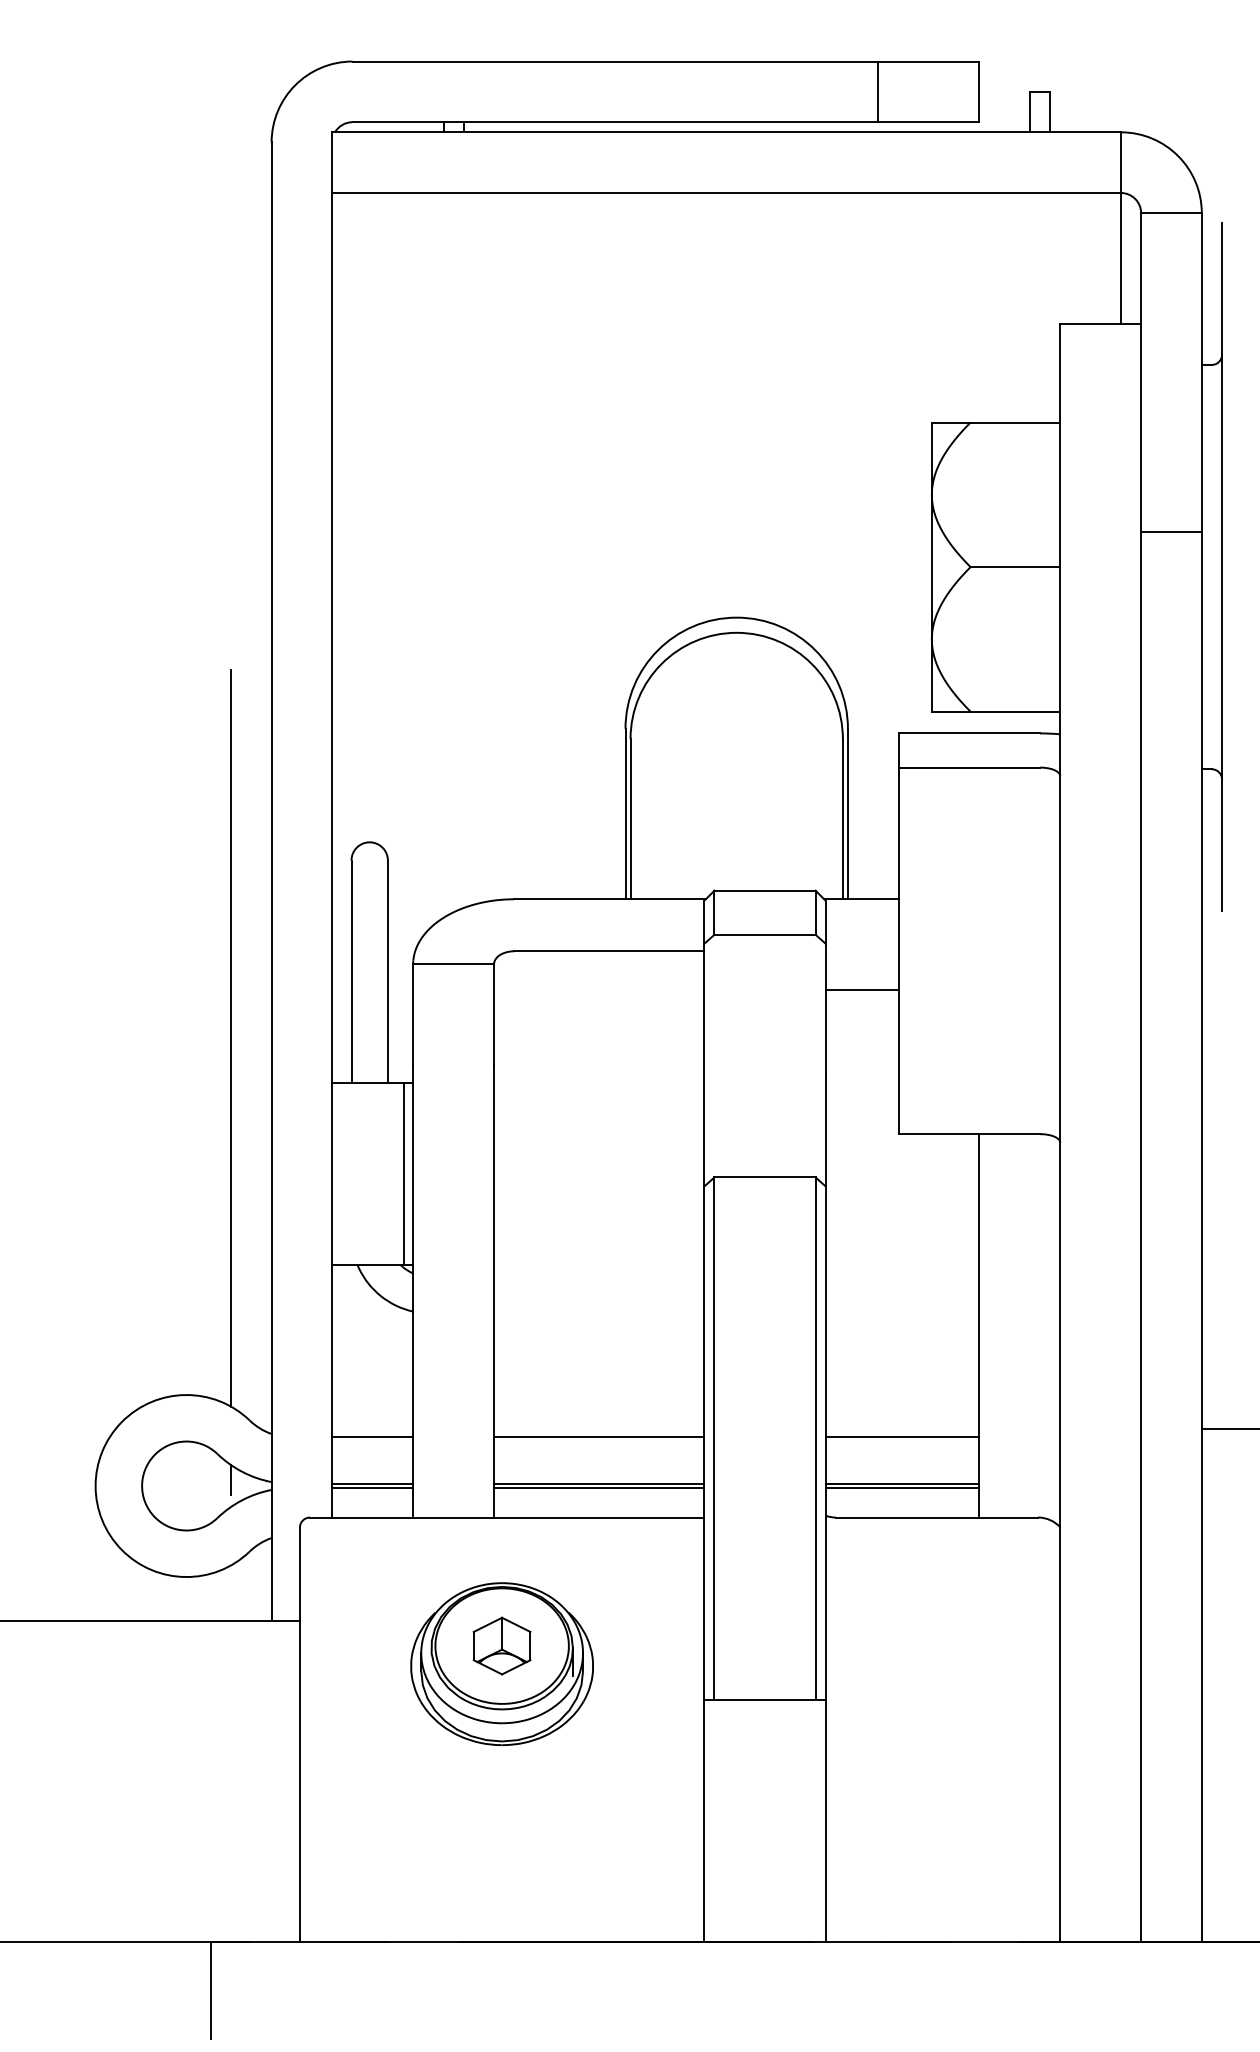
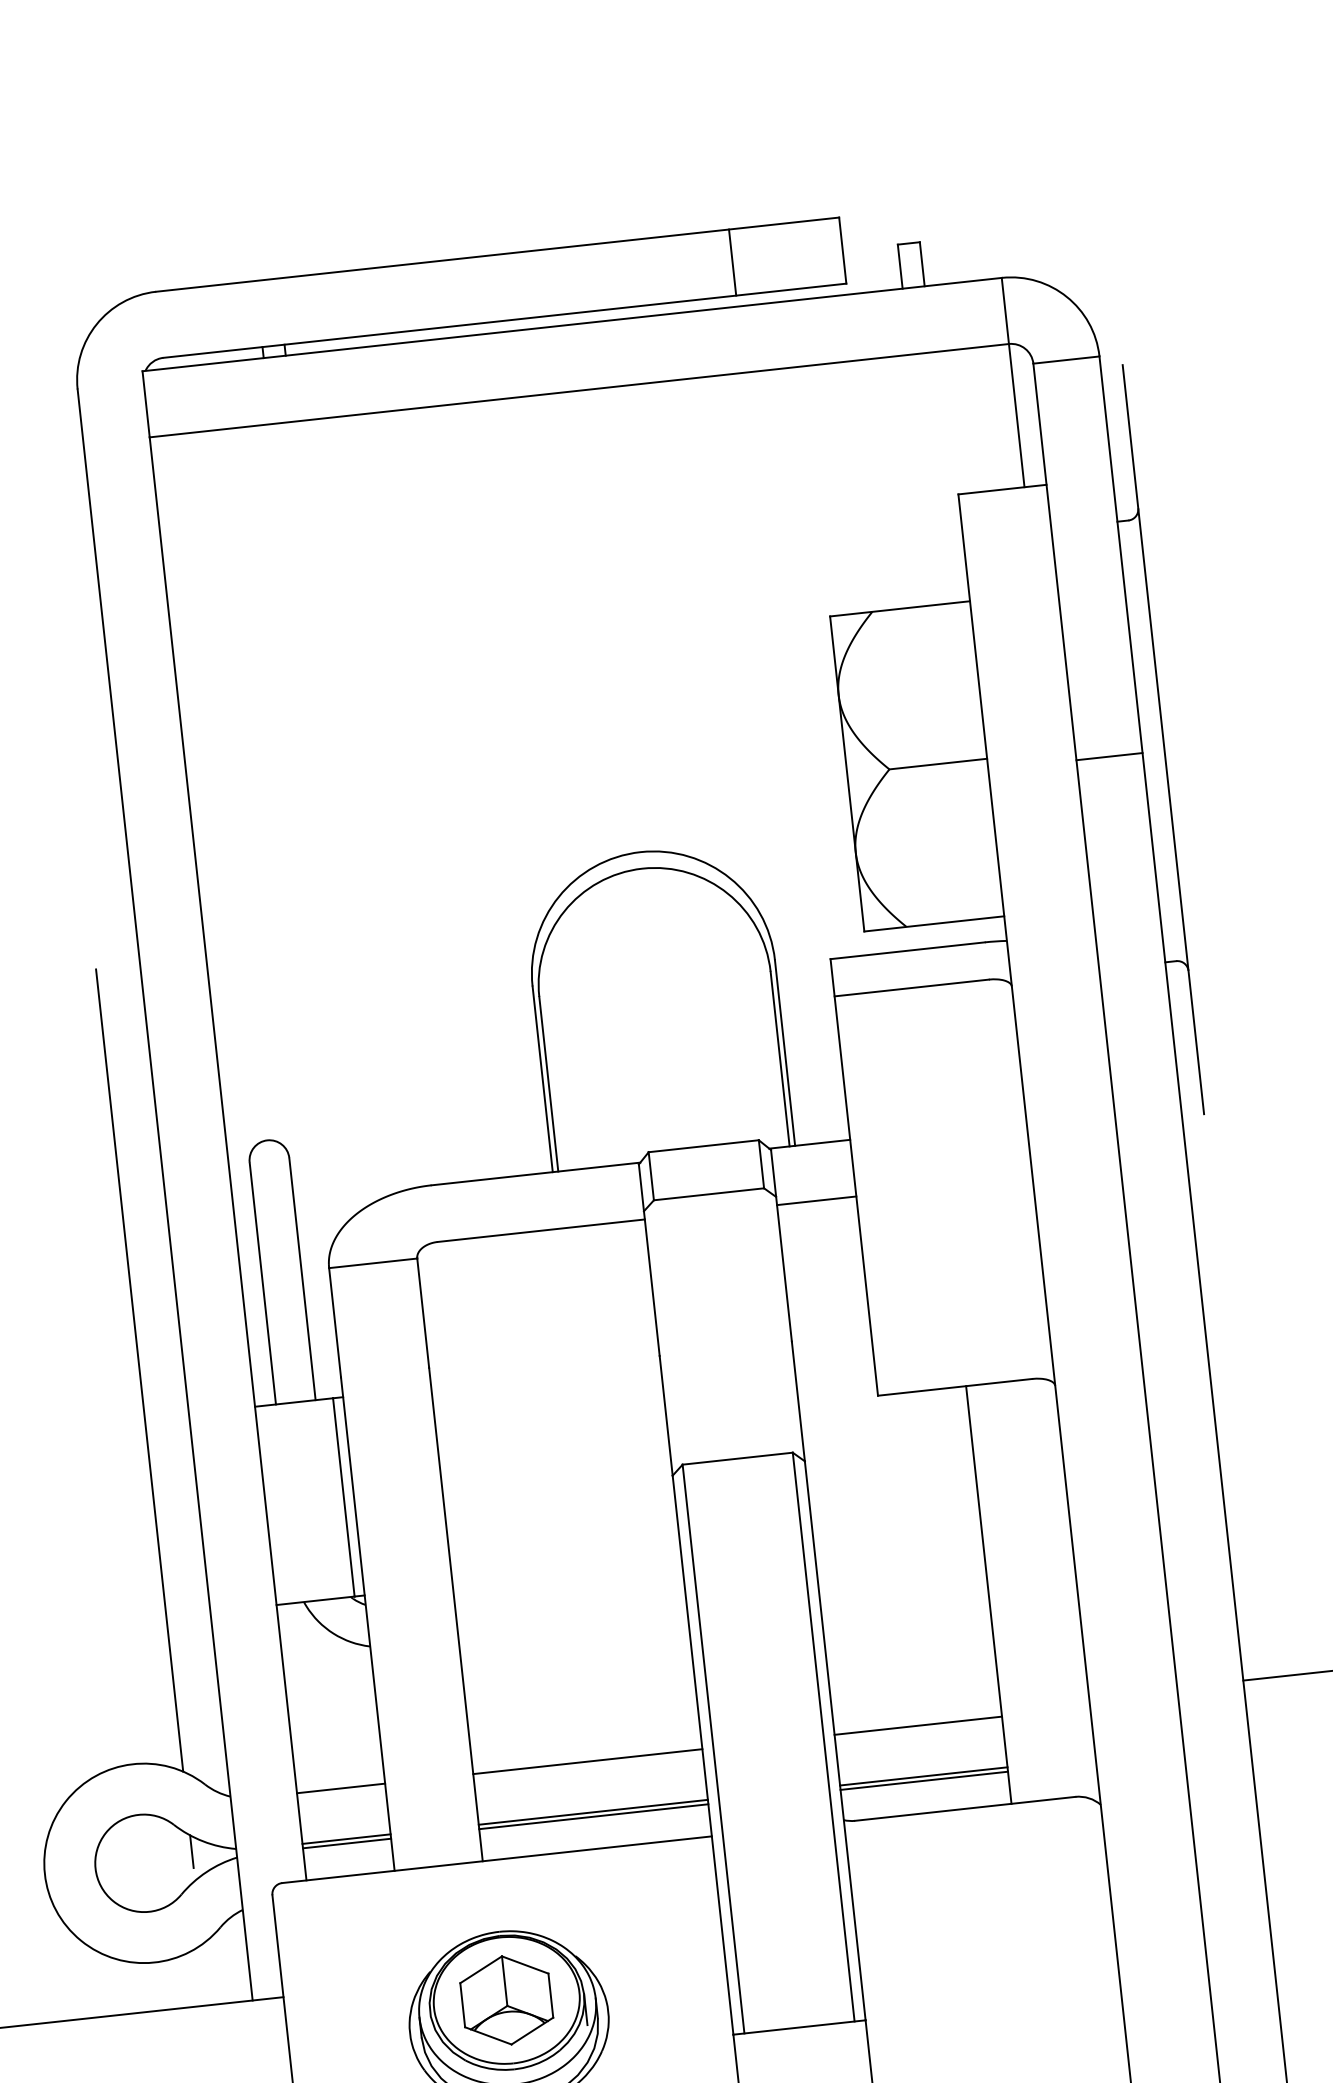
line: (1171, 532) -> (1109, 756), moved
line: (861, 990) -> (816, 1201), moved
part: (501, 1645) -> (505, 1999), size x1.43

